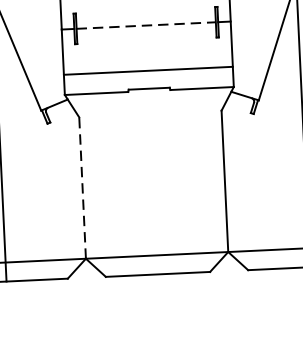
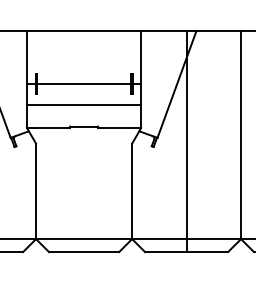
line: (146, 24) -> (84, 83), dashed -> solid
line: (148, 70) -> (84, 104), moved
line: (83, 188) -> (36, 191), dashed -> solid

